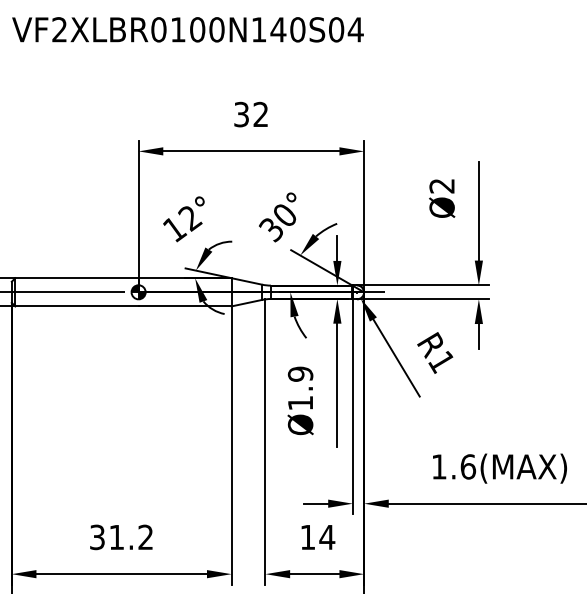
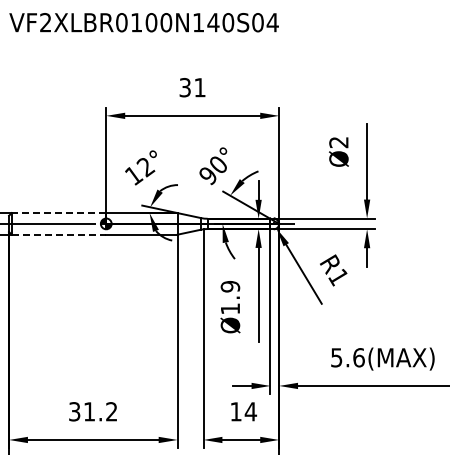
text: (260, 114) -> (199, 87), 32 -> 31
text: (270, 230) -> (207, 176), 30° -> 90°
line: (76, 278) -> (58, 213), solid -> dashed
line: (77, 306) -> (59, 234), solid -> dashed
text: (438, 466) -> (336, 357), 1.6(MAX) -> 5.6(MAX)

